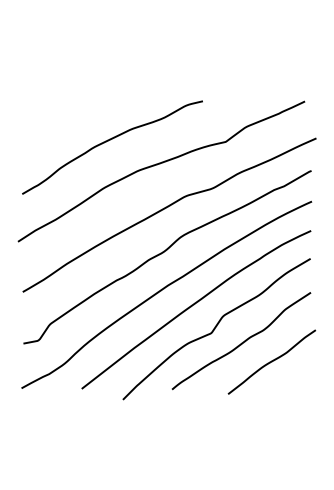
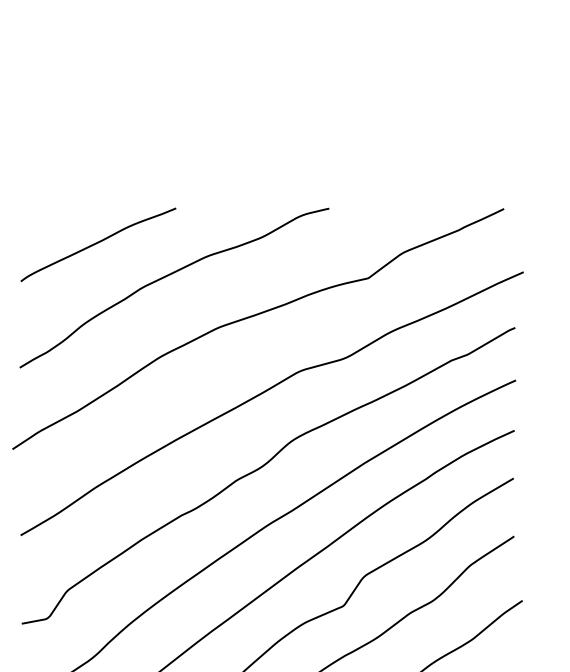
curve: (67, 122) -> (97, 244), added

